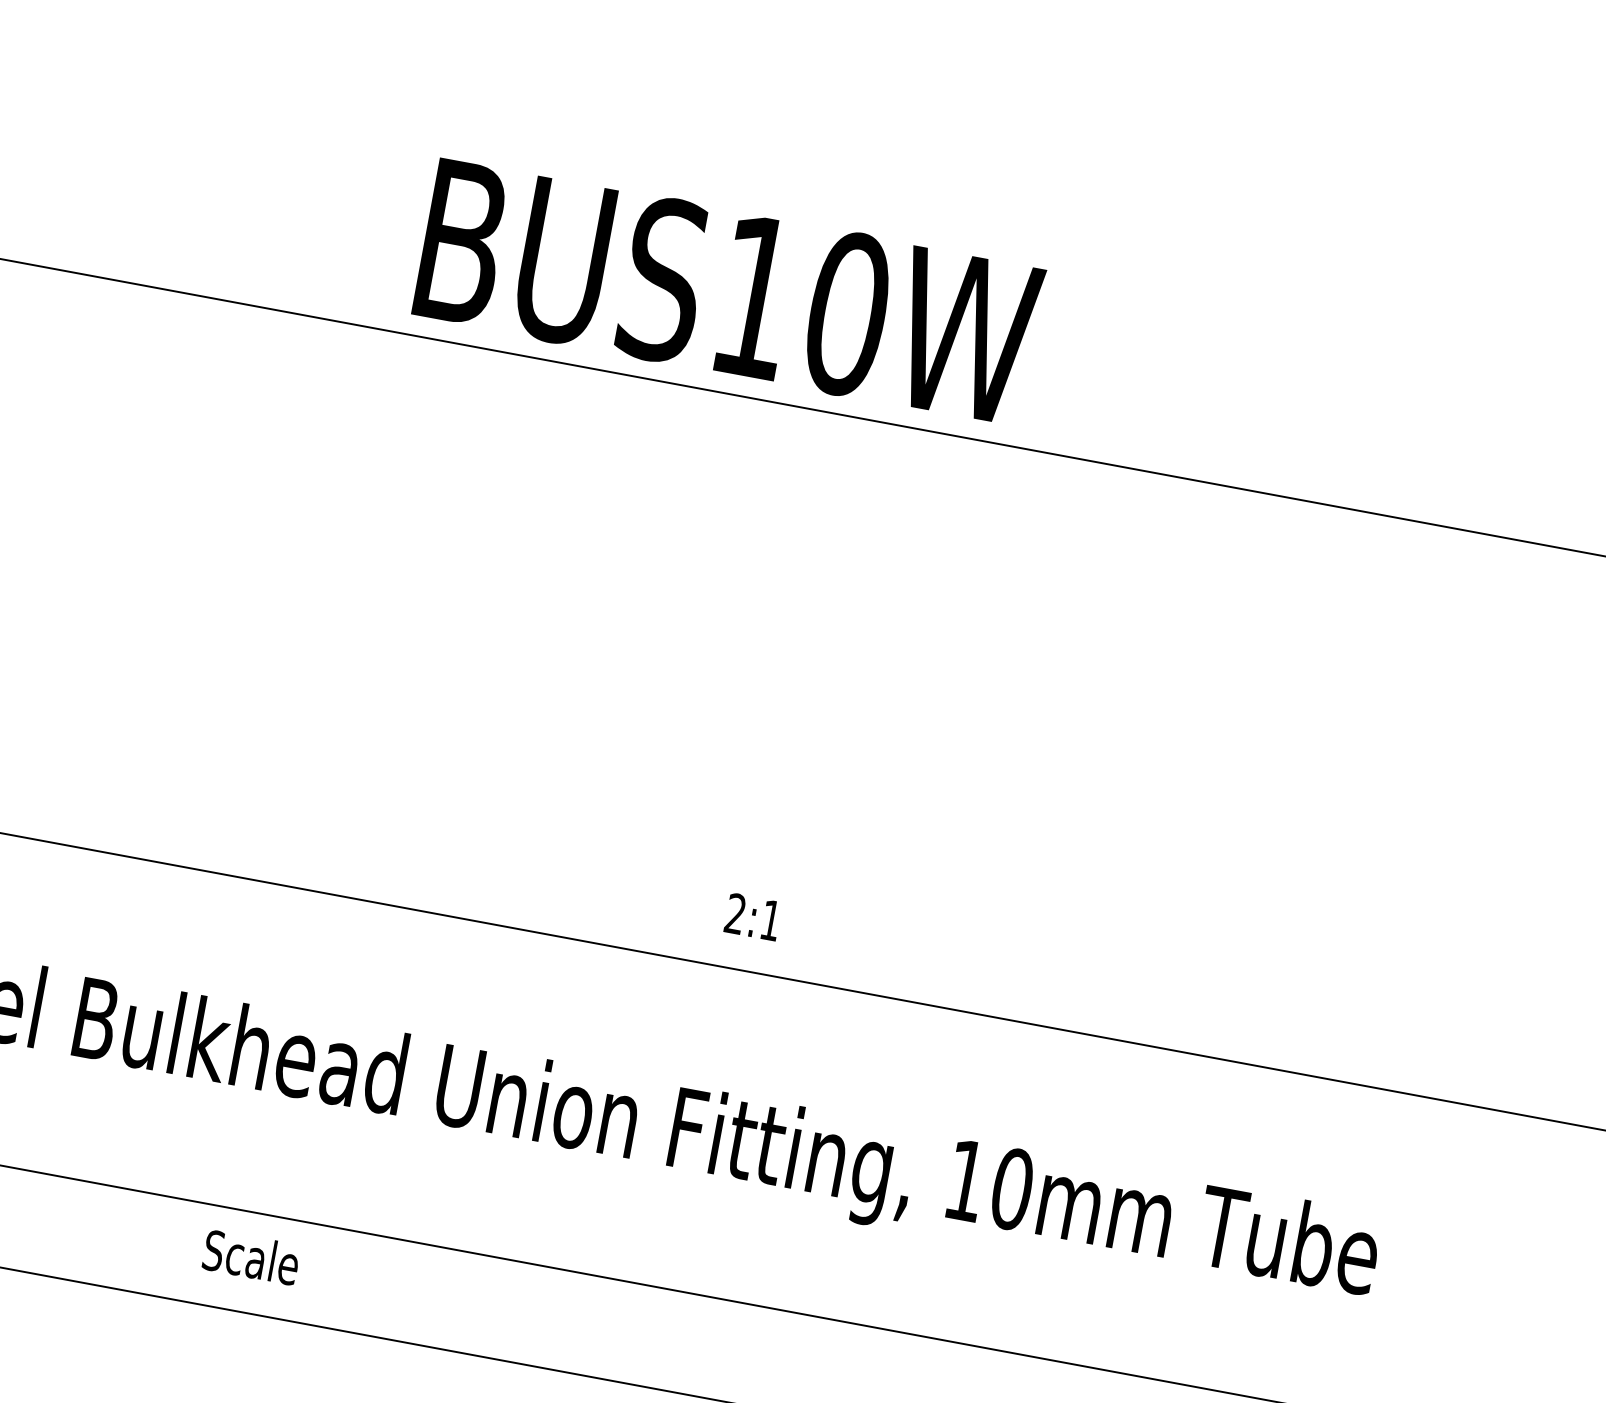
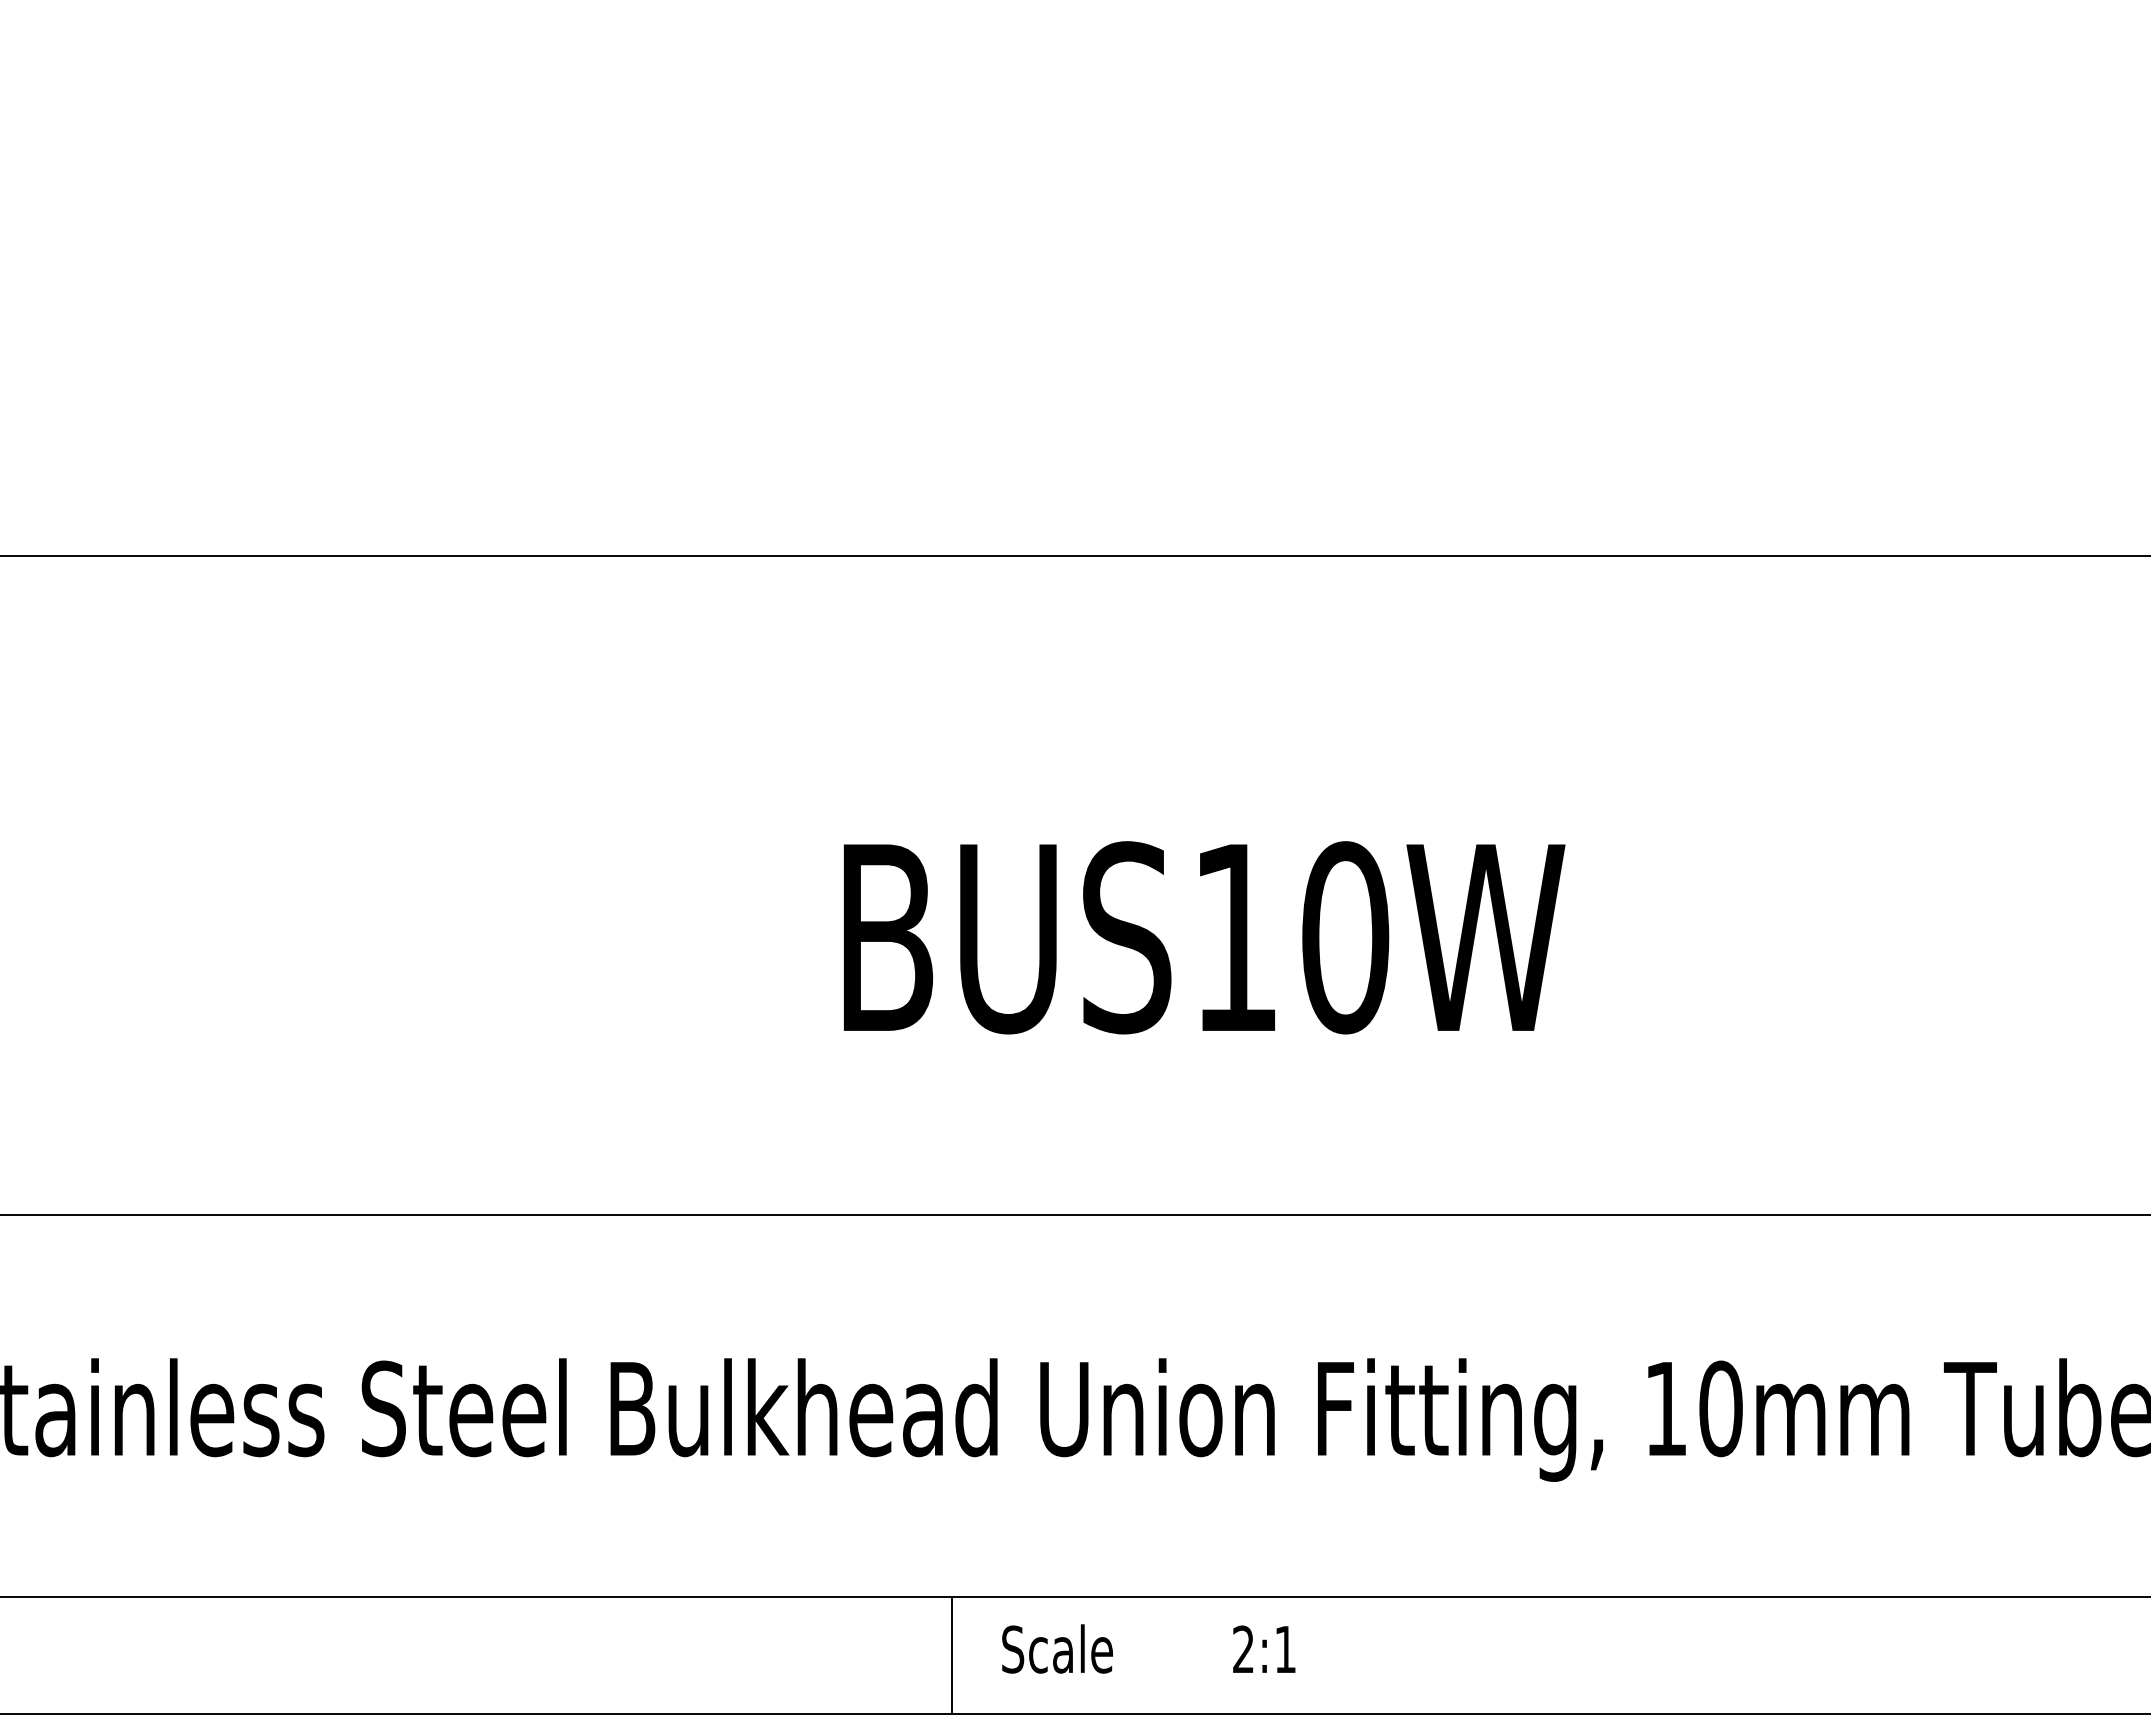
text: (728, 291) -> (1204, 937), moved
text: (753, 916) -> (1264, 1648), moved
text: (251, 1256) -> (1057, 1648), moved
line: (326, 1276) -> (951, 1655), added

